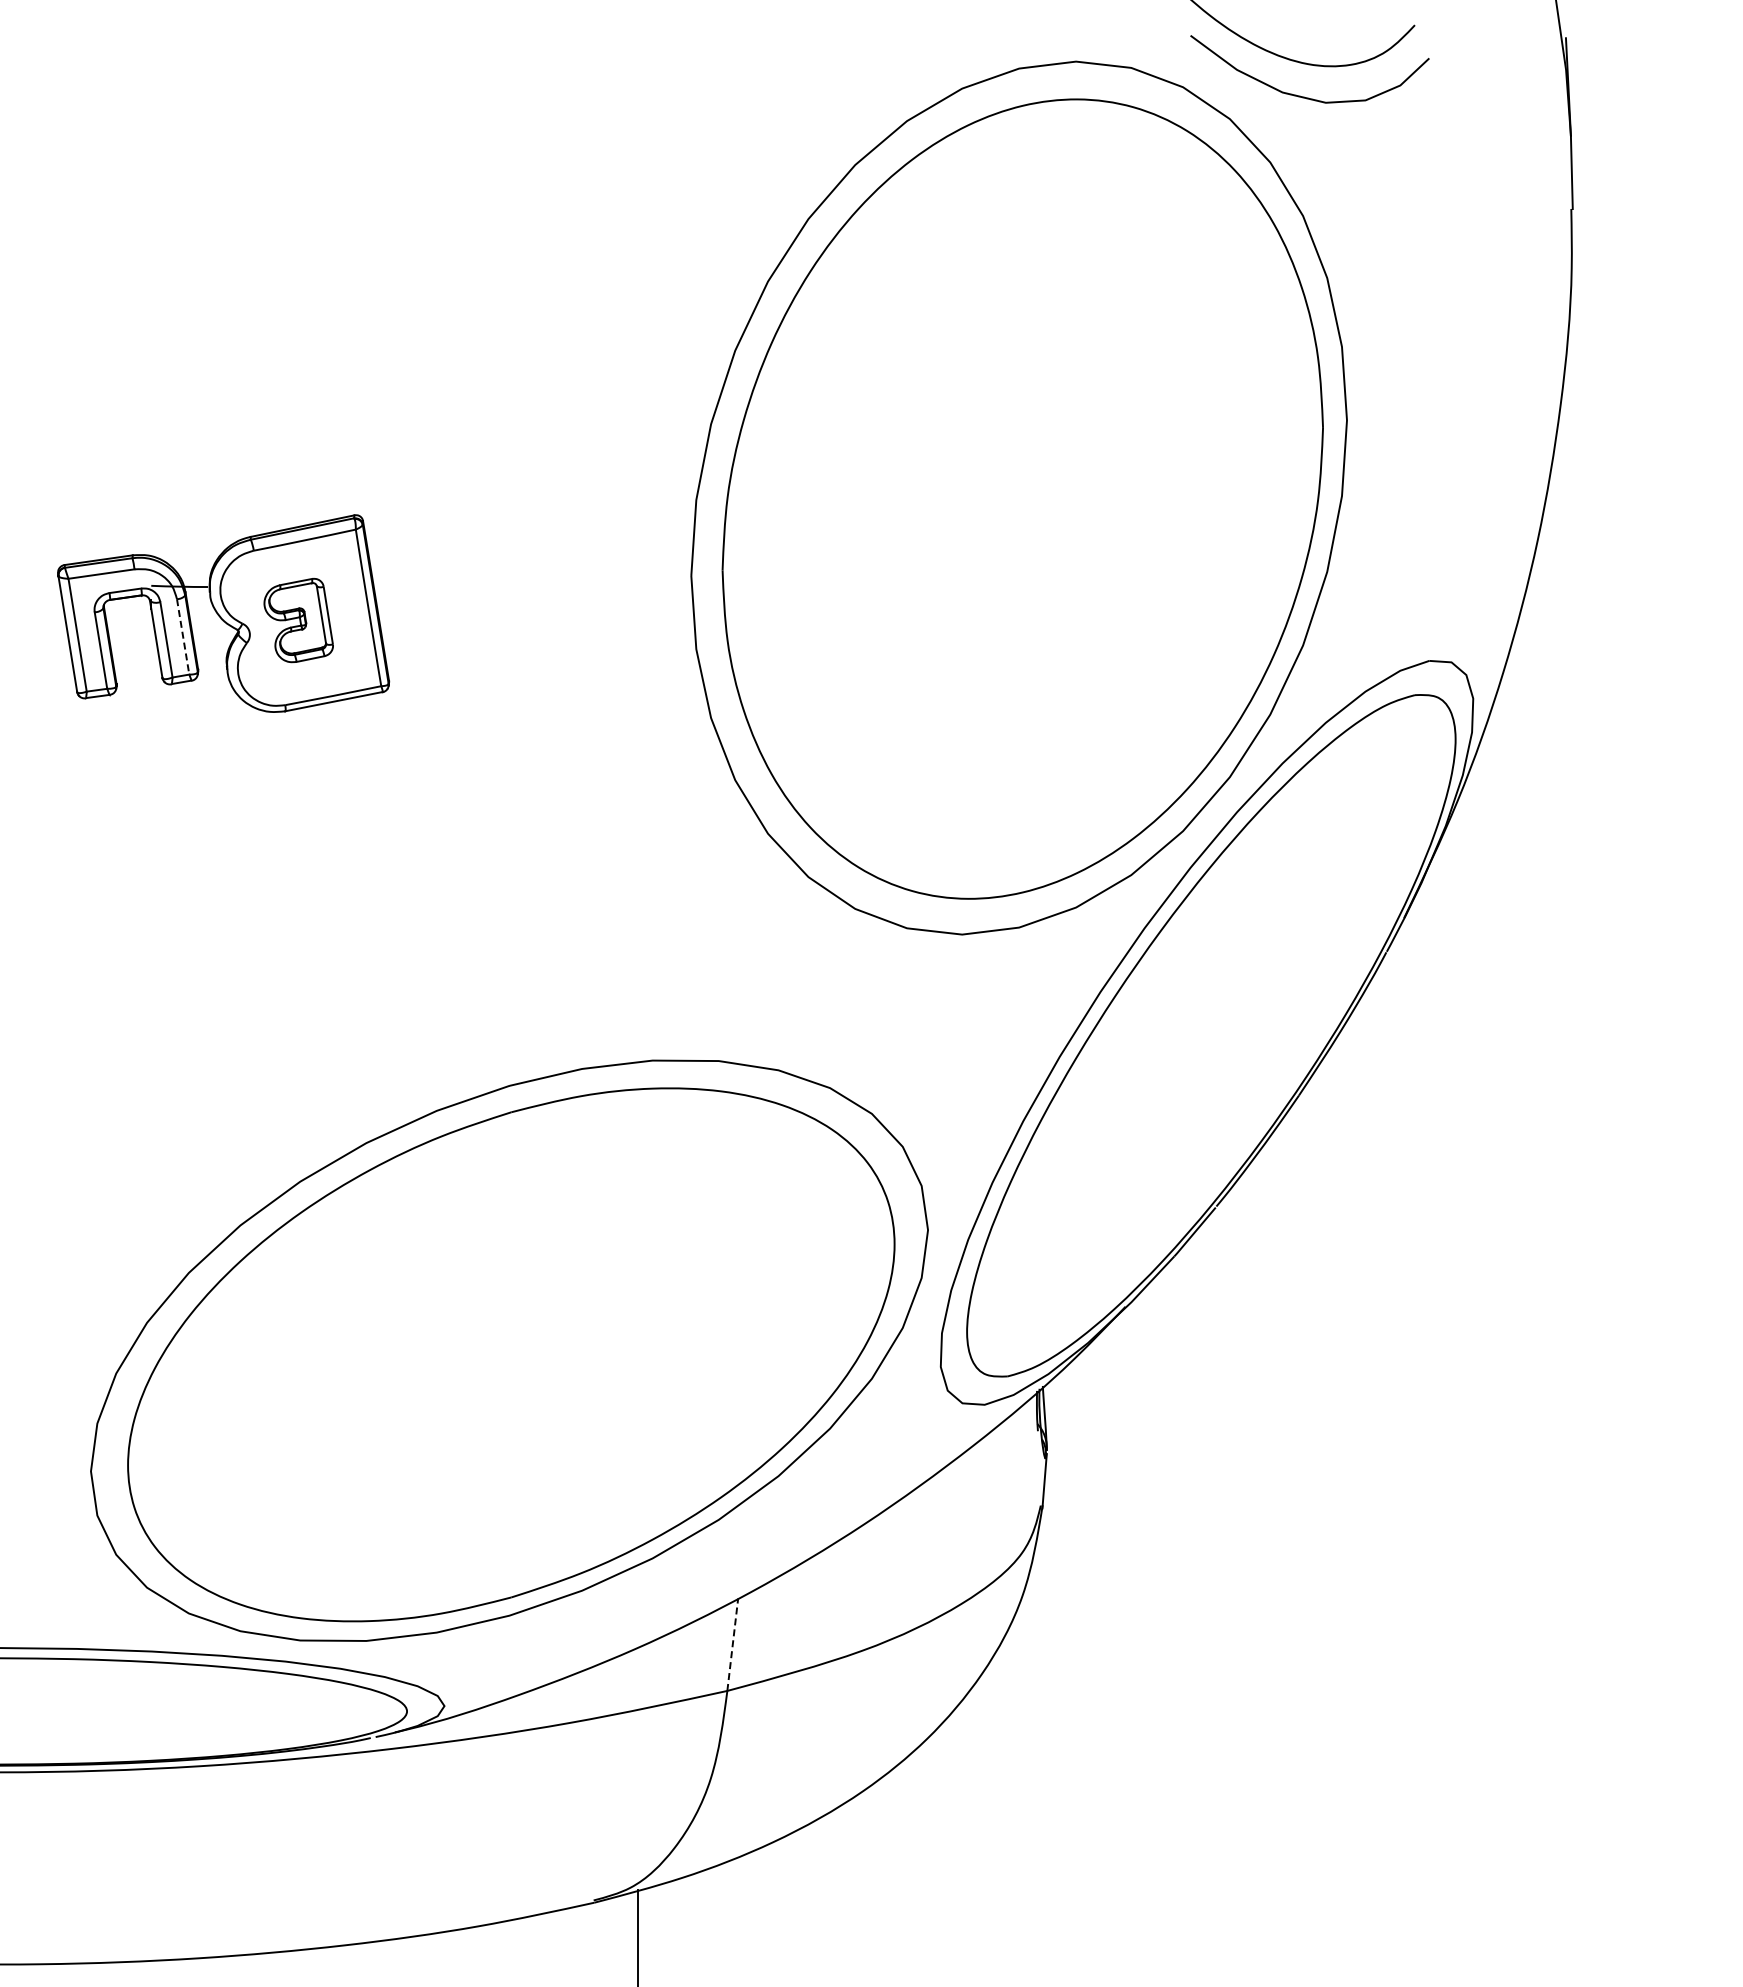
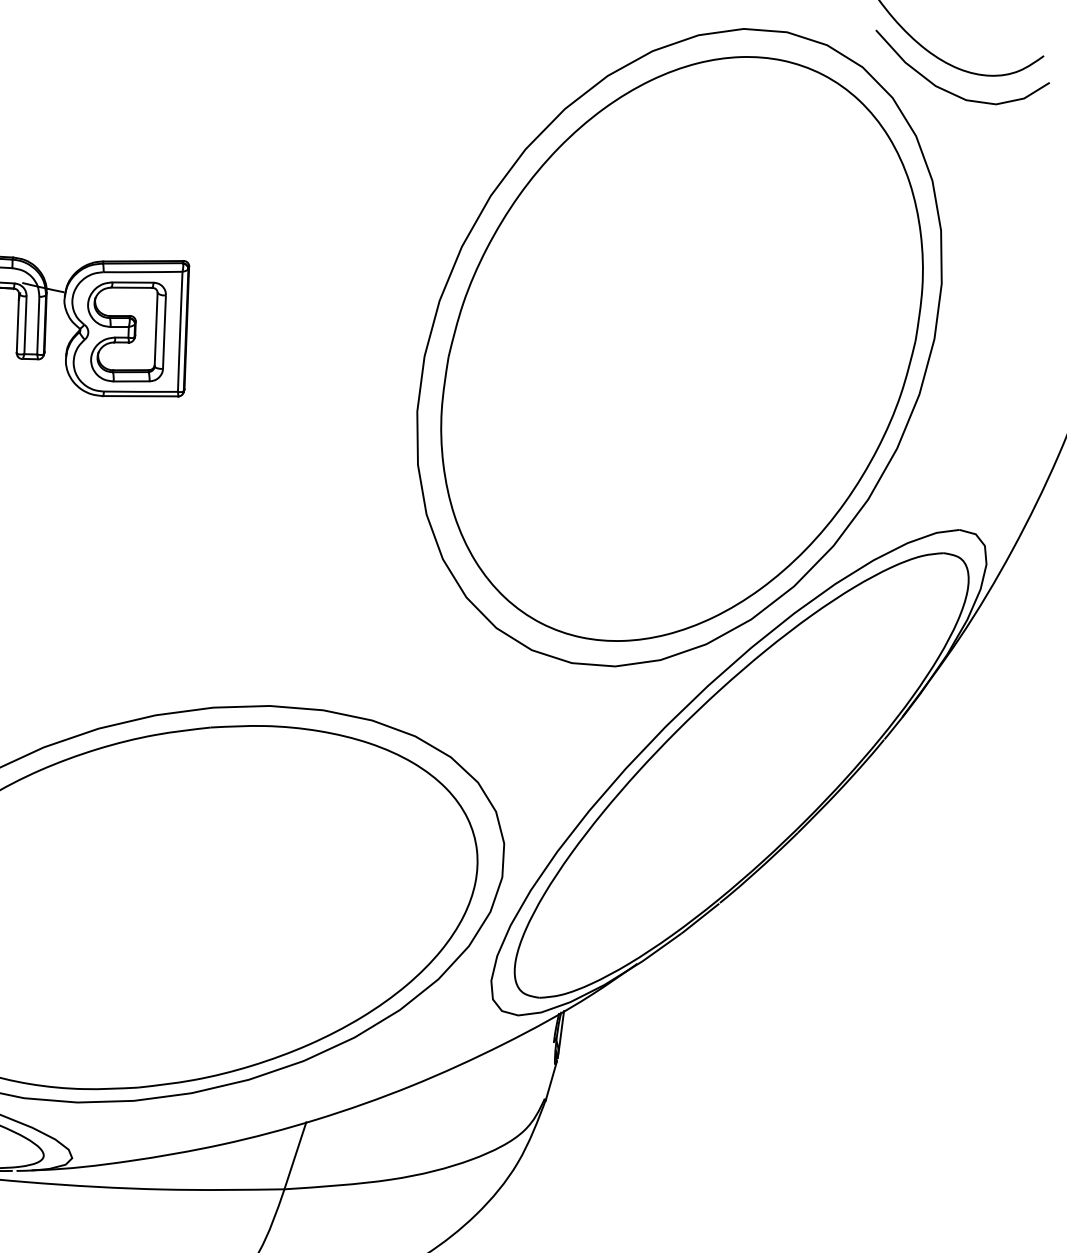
part: (298, 620) -> (126, 330), size x1.67
line: (183, 637) -> (38, 326), dashed -> solid
line: (732, 1644) -> (295, 1155), dashed -> solid

